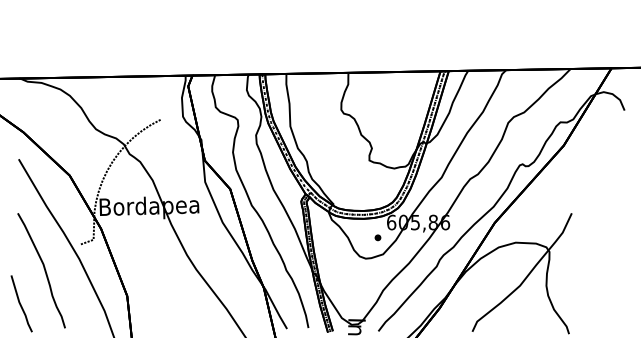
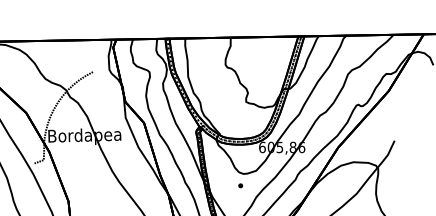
part: (377, 237) -> (240, 185), moved

